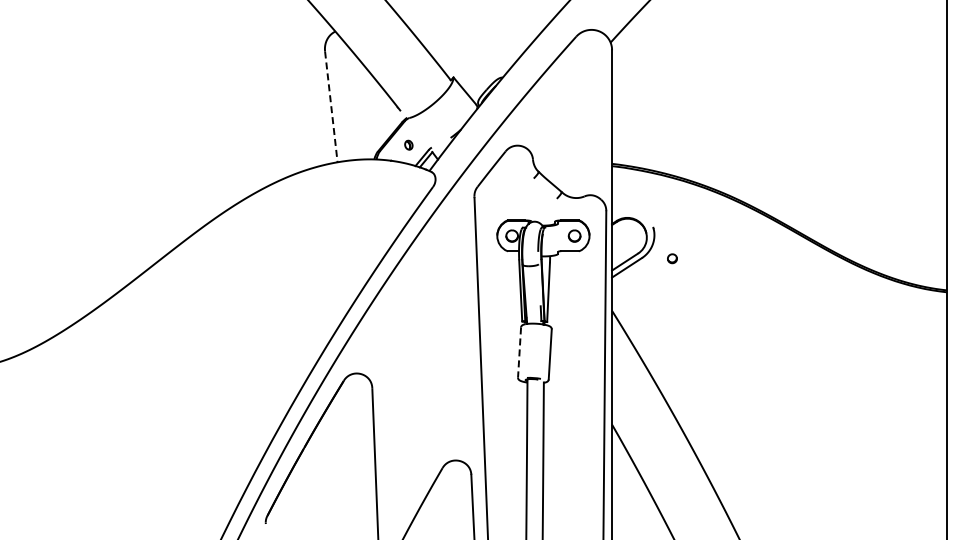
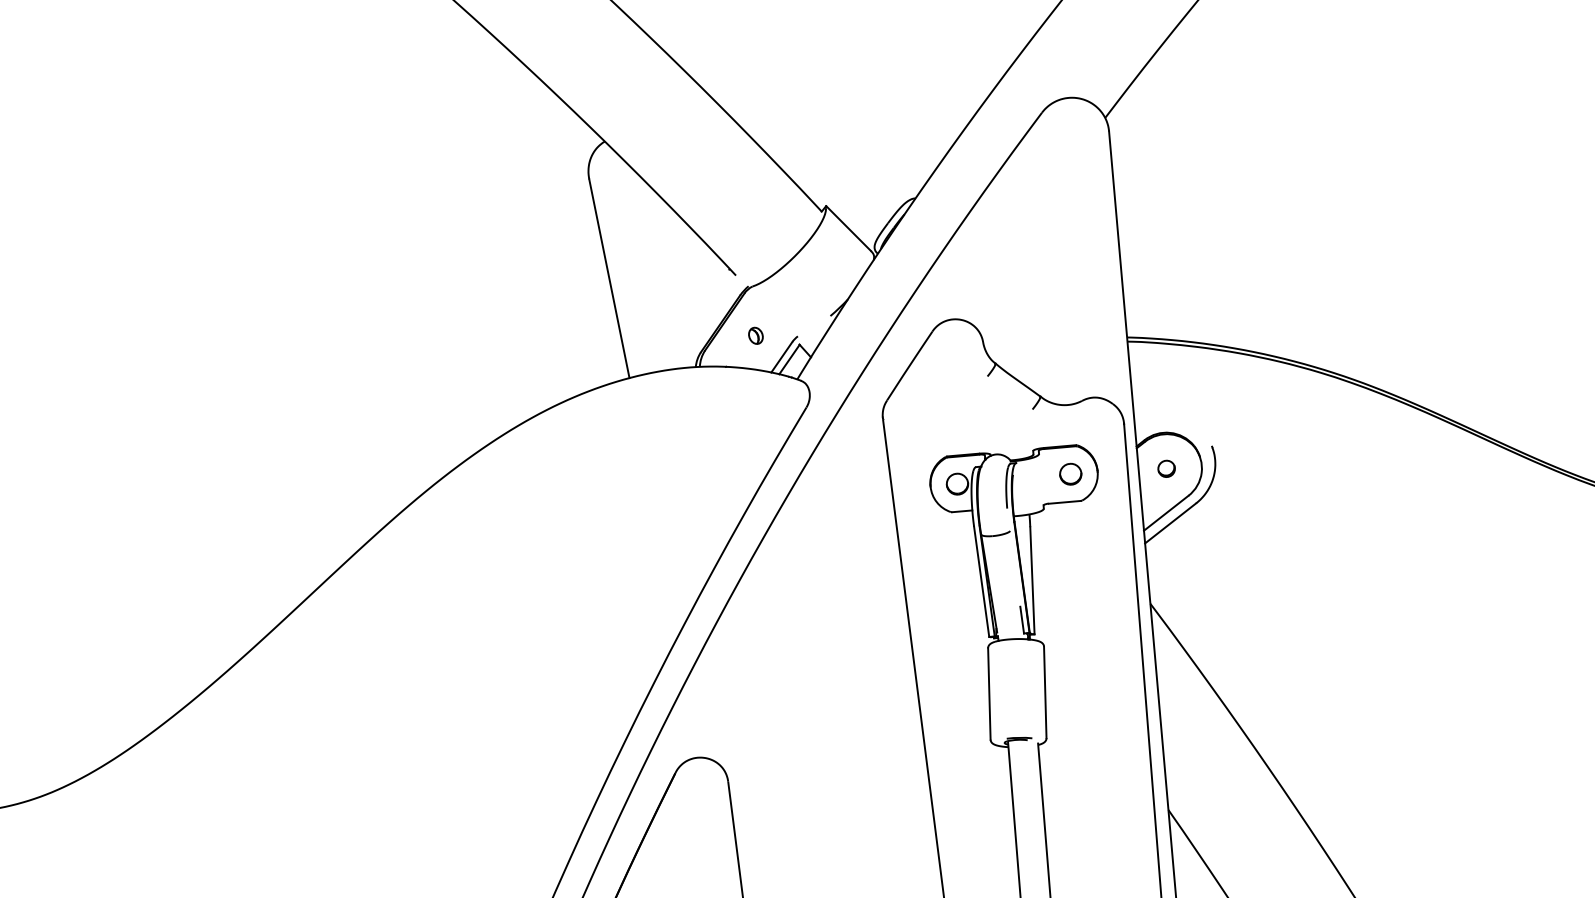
line: (331, 106) -> (609, 277), dashed -> solid
part: (672, 258) -> (1166, 468), moved
line: (519, 353) -> (989, 695), dashed -> solid

